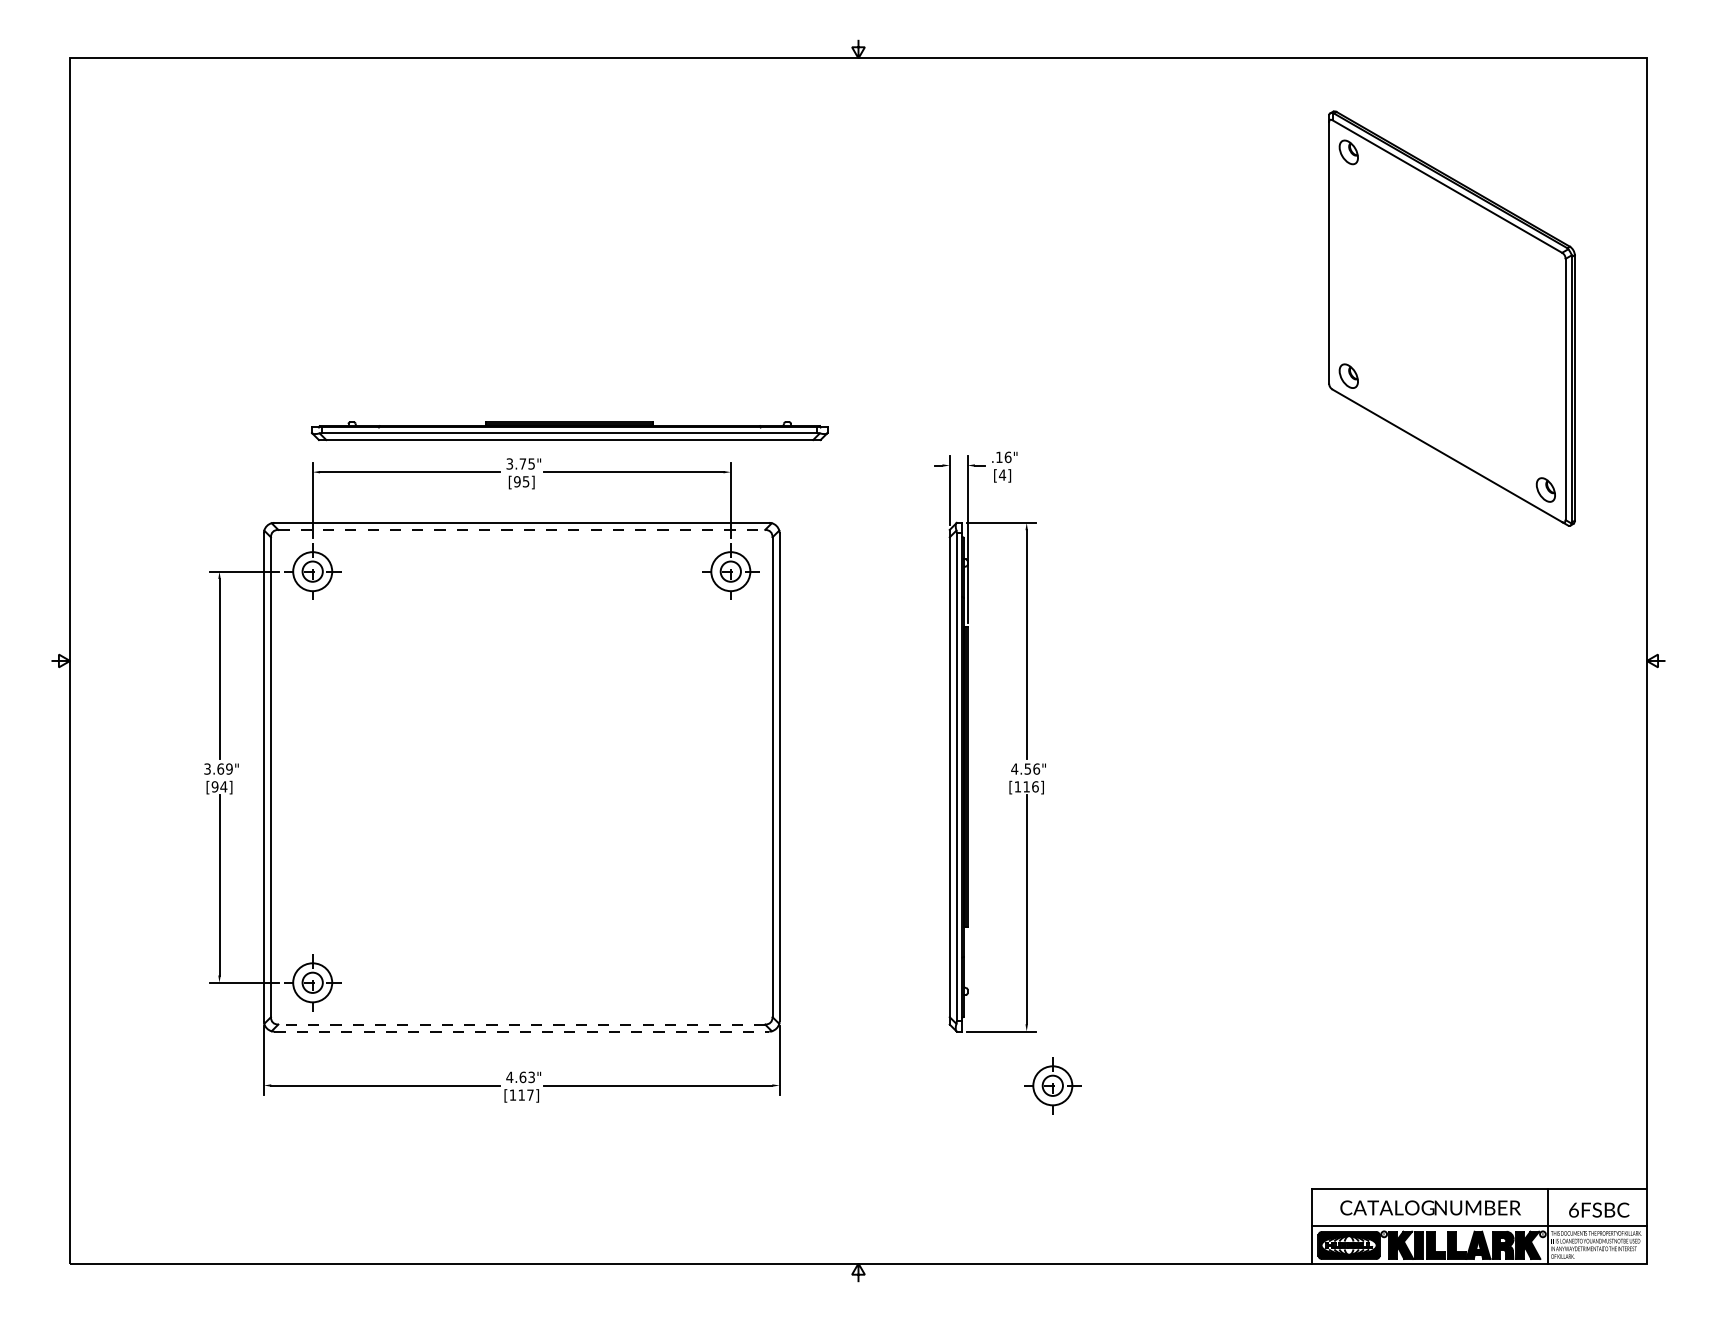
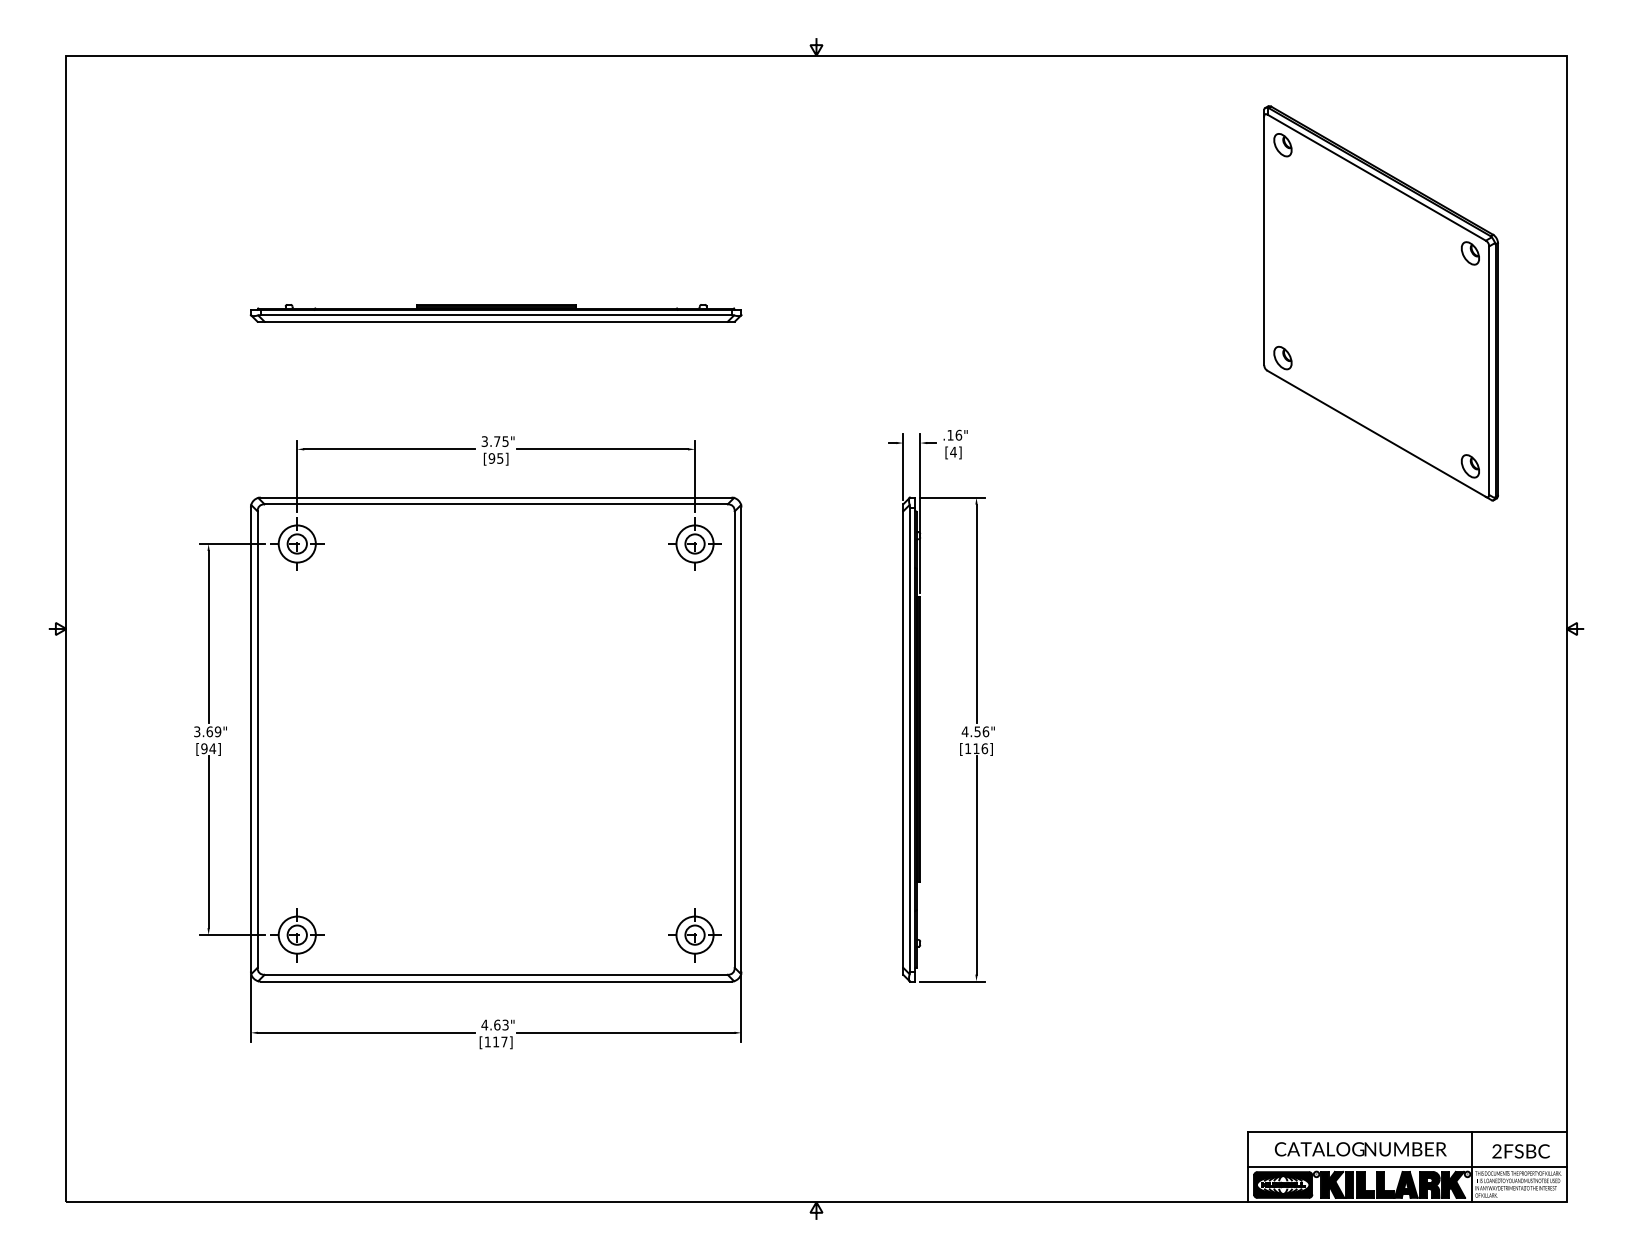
part: (1545, 265) -> (1470, 252), added
part: (569, 431) -> (495, 313), moved
line: (522, 529) -> (496, 503), dashed -> solid
line: (521, 1024) -> (495, 974), dashed -> solid
line: (522, 1031) -> (496, 981), dashed -> solid
part: (1052, 1085) -> (694, 934), moved
text: (1573, 1209) -> (1496, 1150), 6FSBC -> 2FSBC

